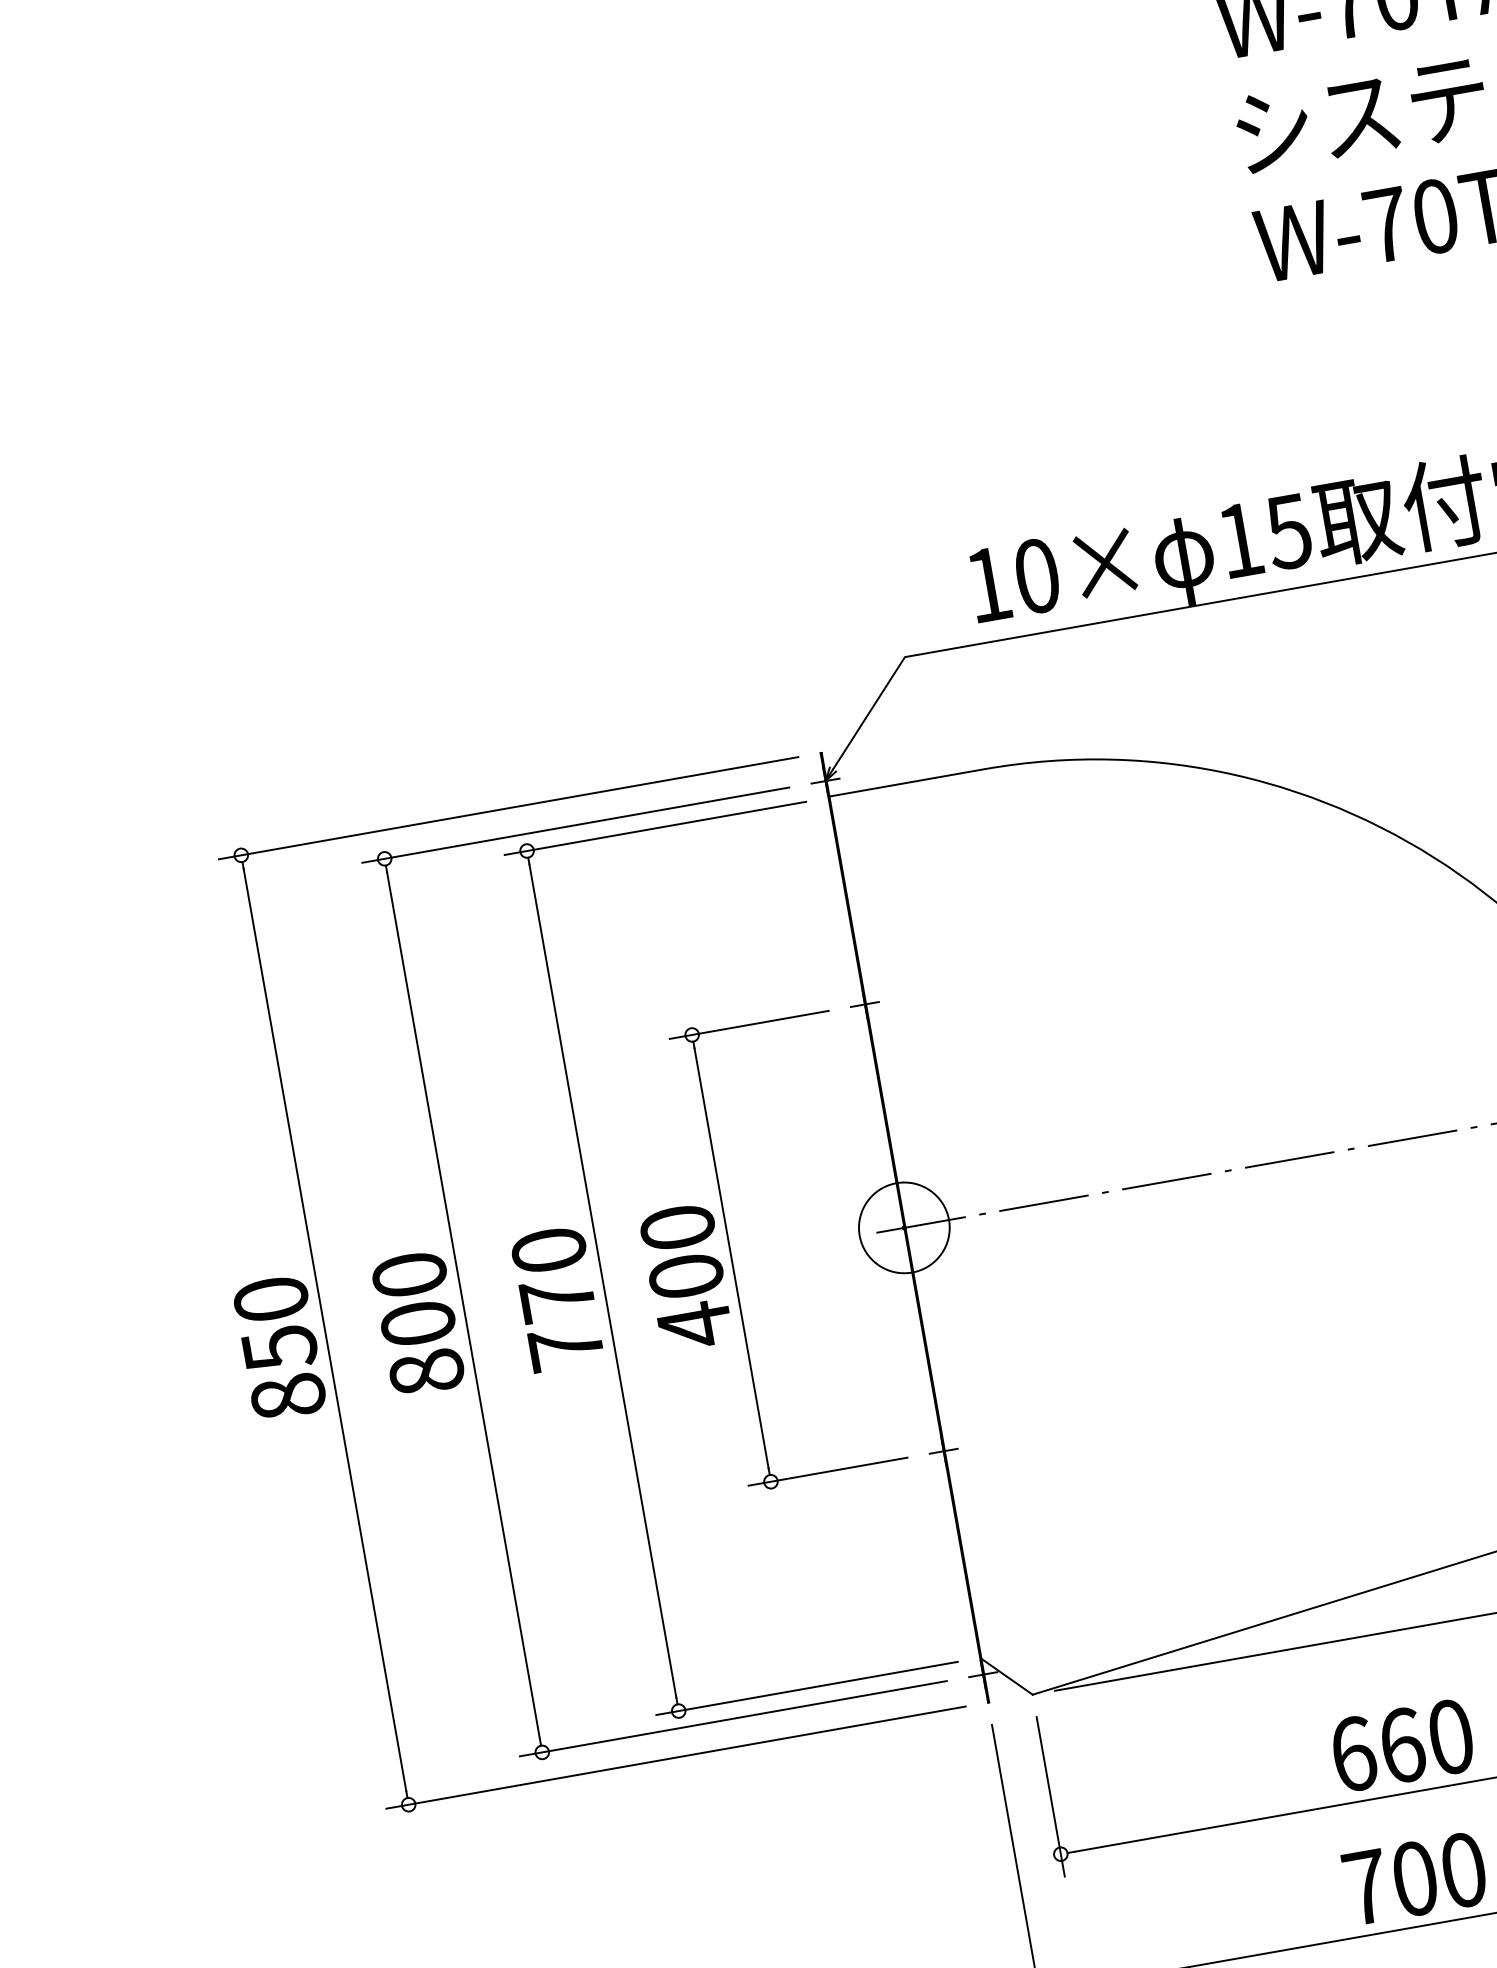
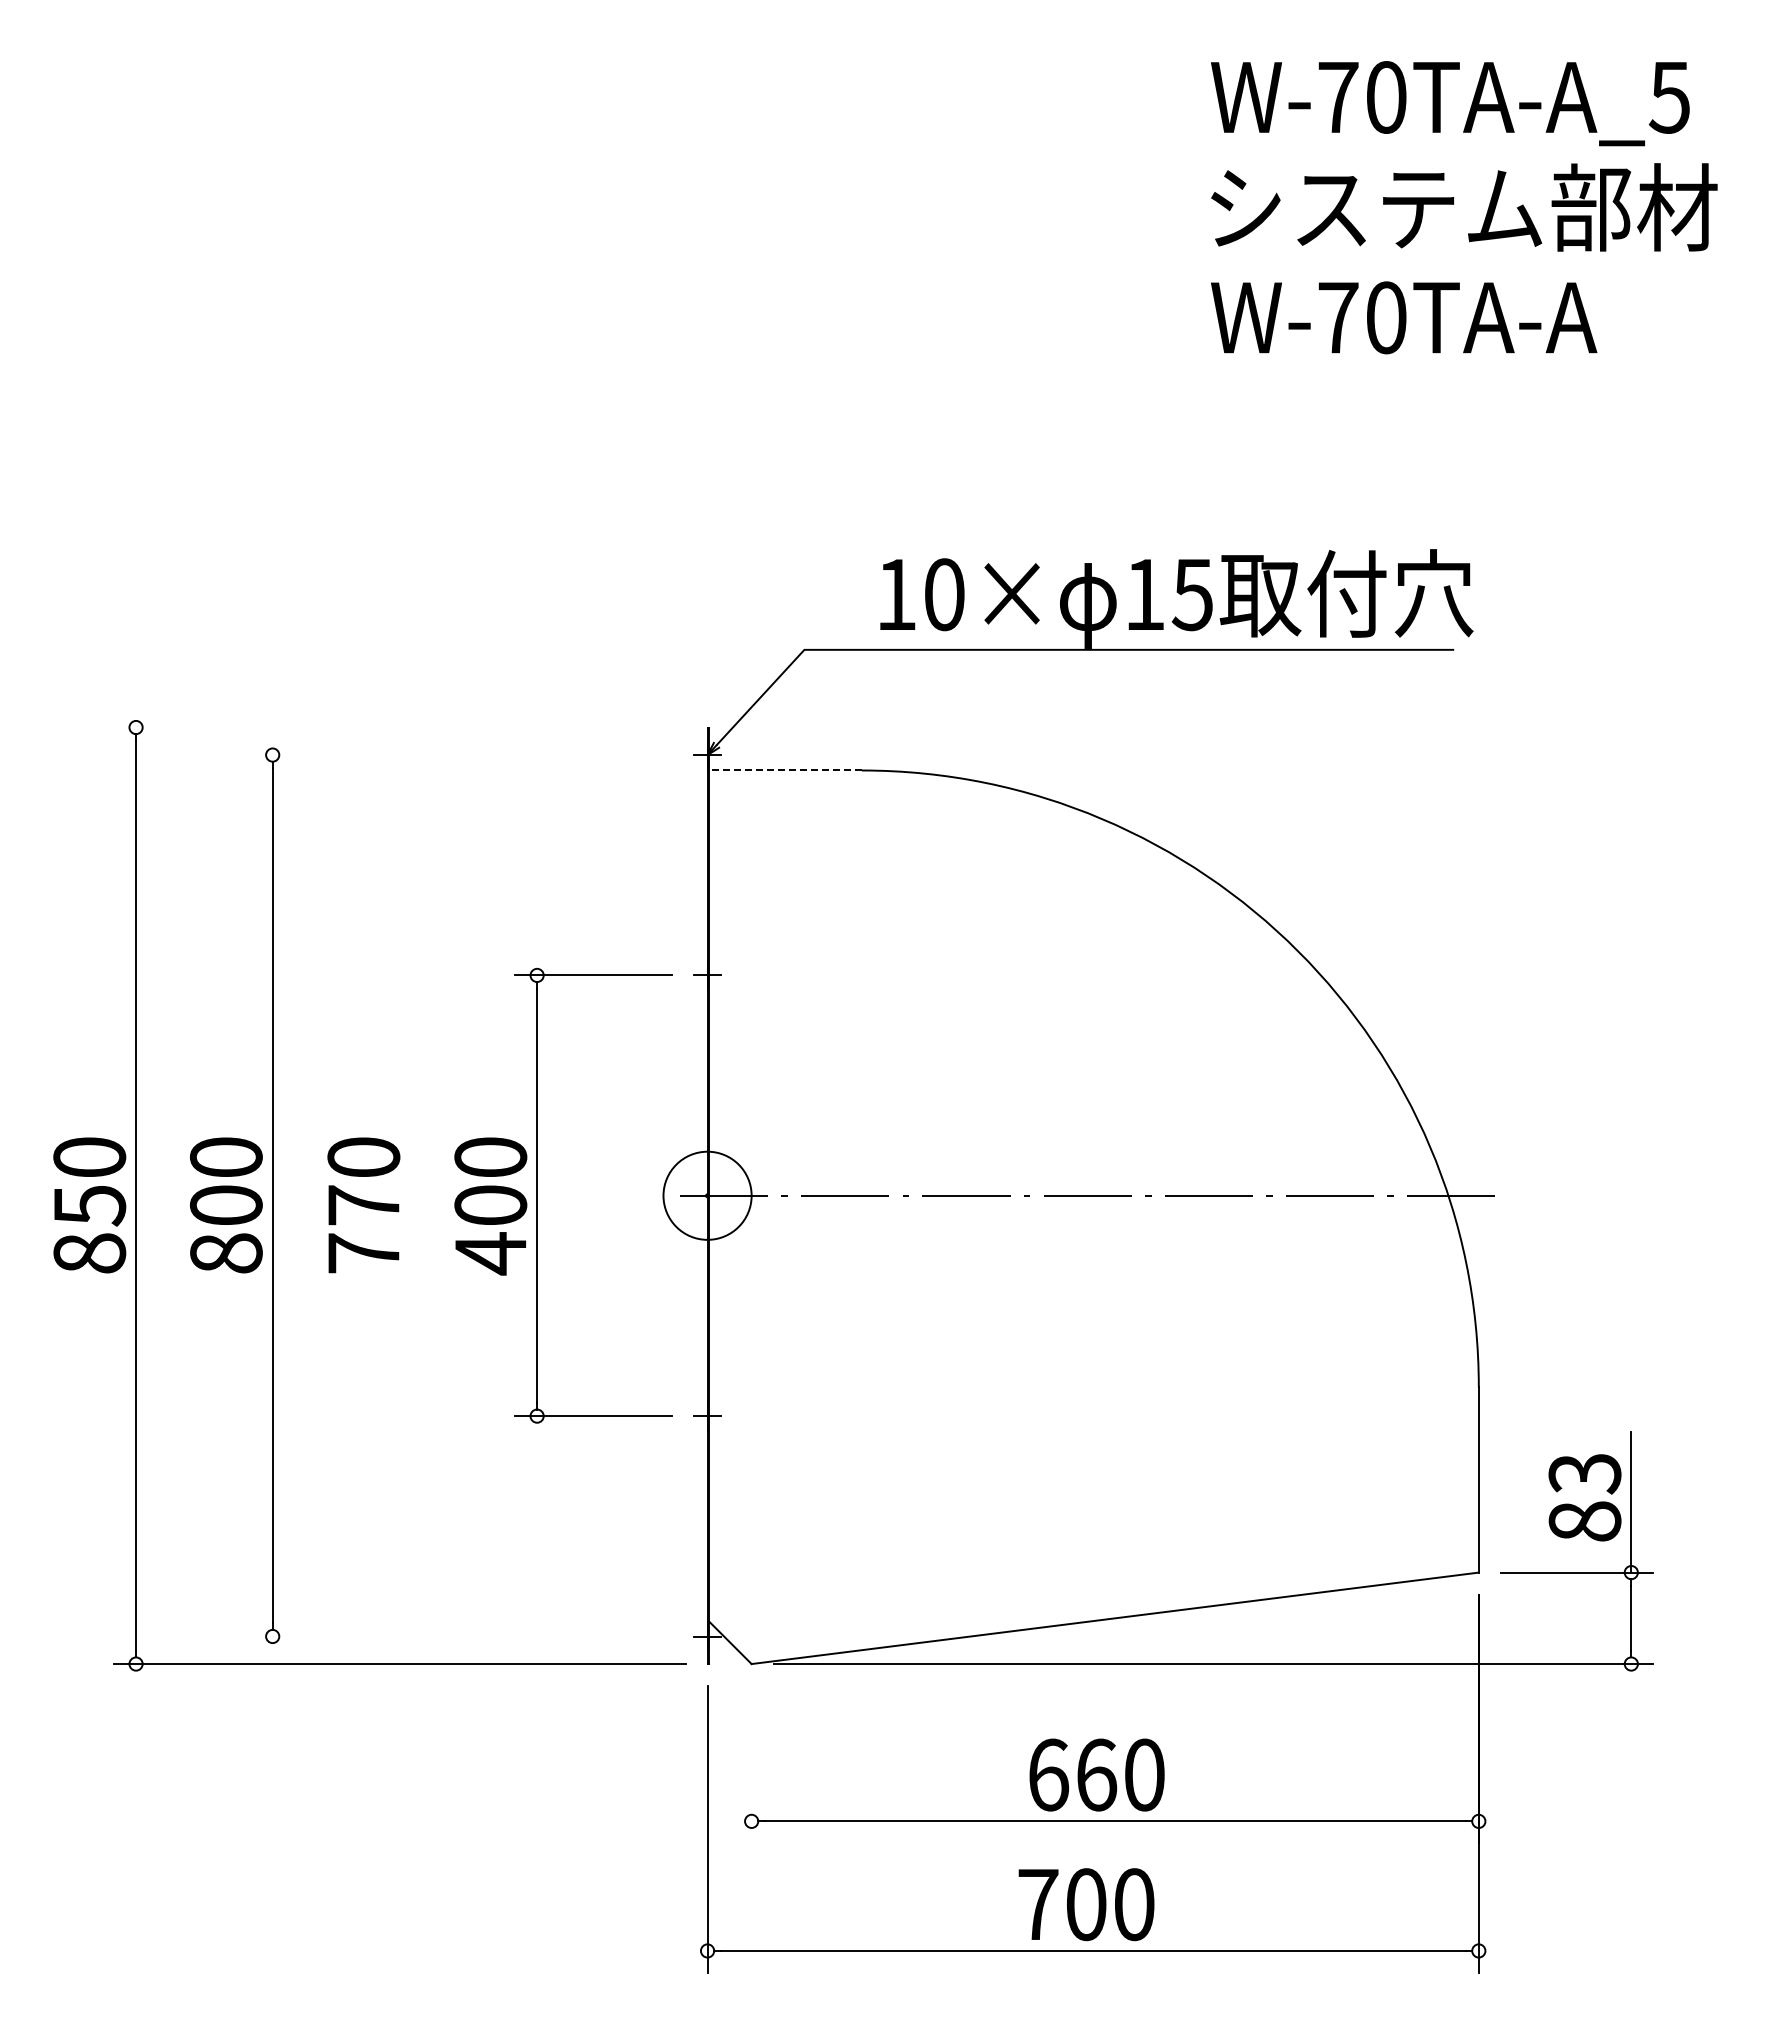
line: (907, 782) -> (785, 770), solid -> dashed
line: (508, 808) -> (399, 727), removed
line: (575, 825) -> (460, 755), removed
part: (603, 1280) -> (410, 1195), removed
line: (732, 1718) -> (460, 1636), removed
line: (1050, 1796) -> (751, 1764), removed

